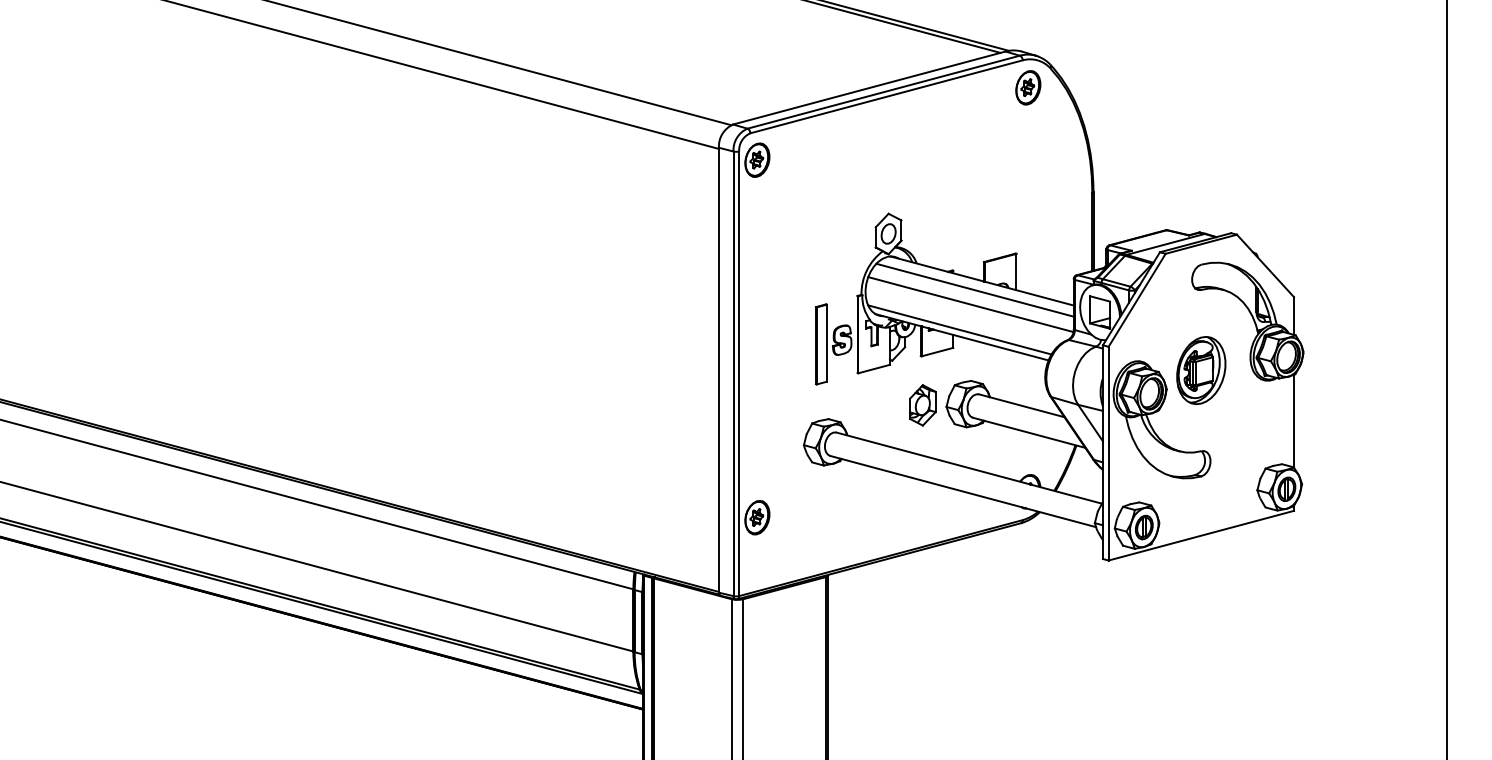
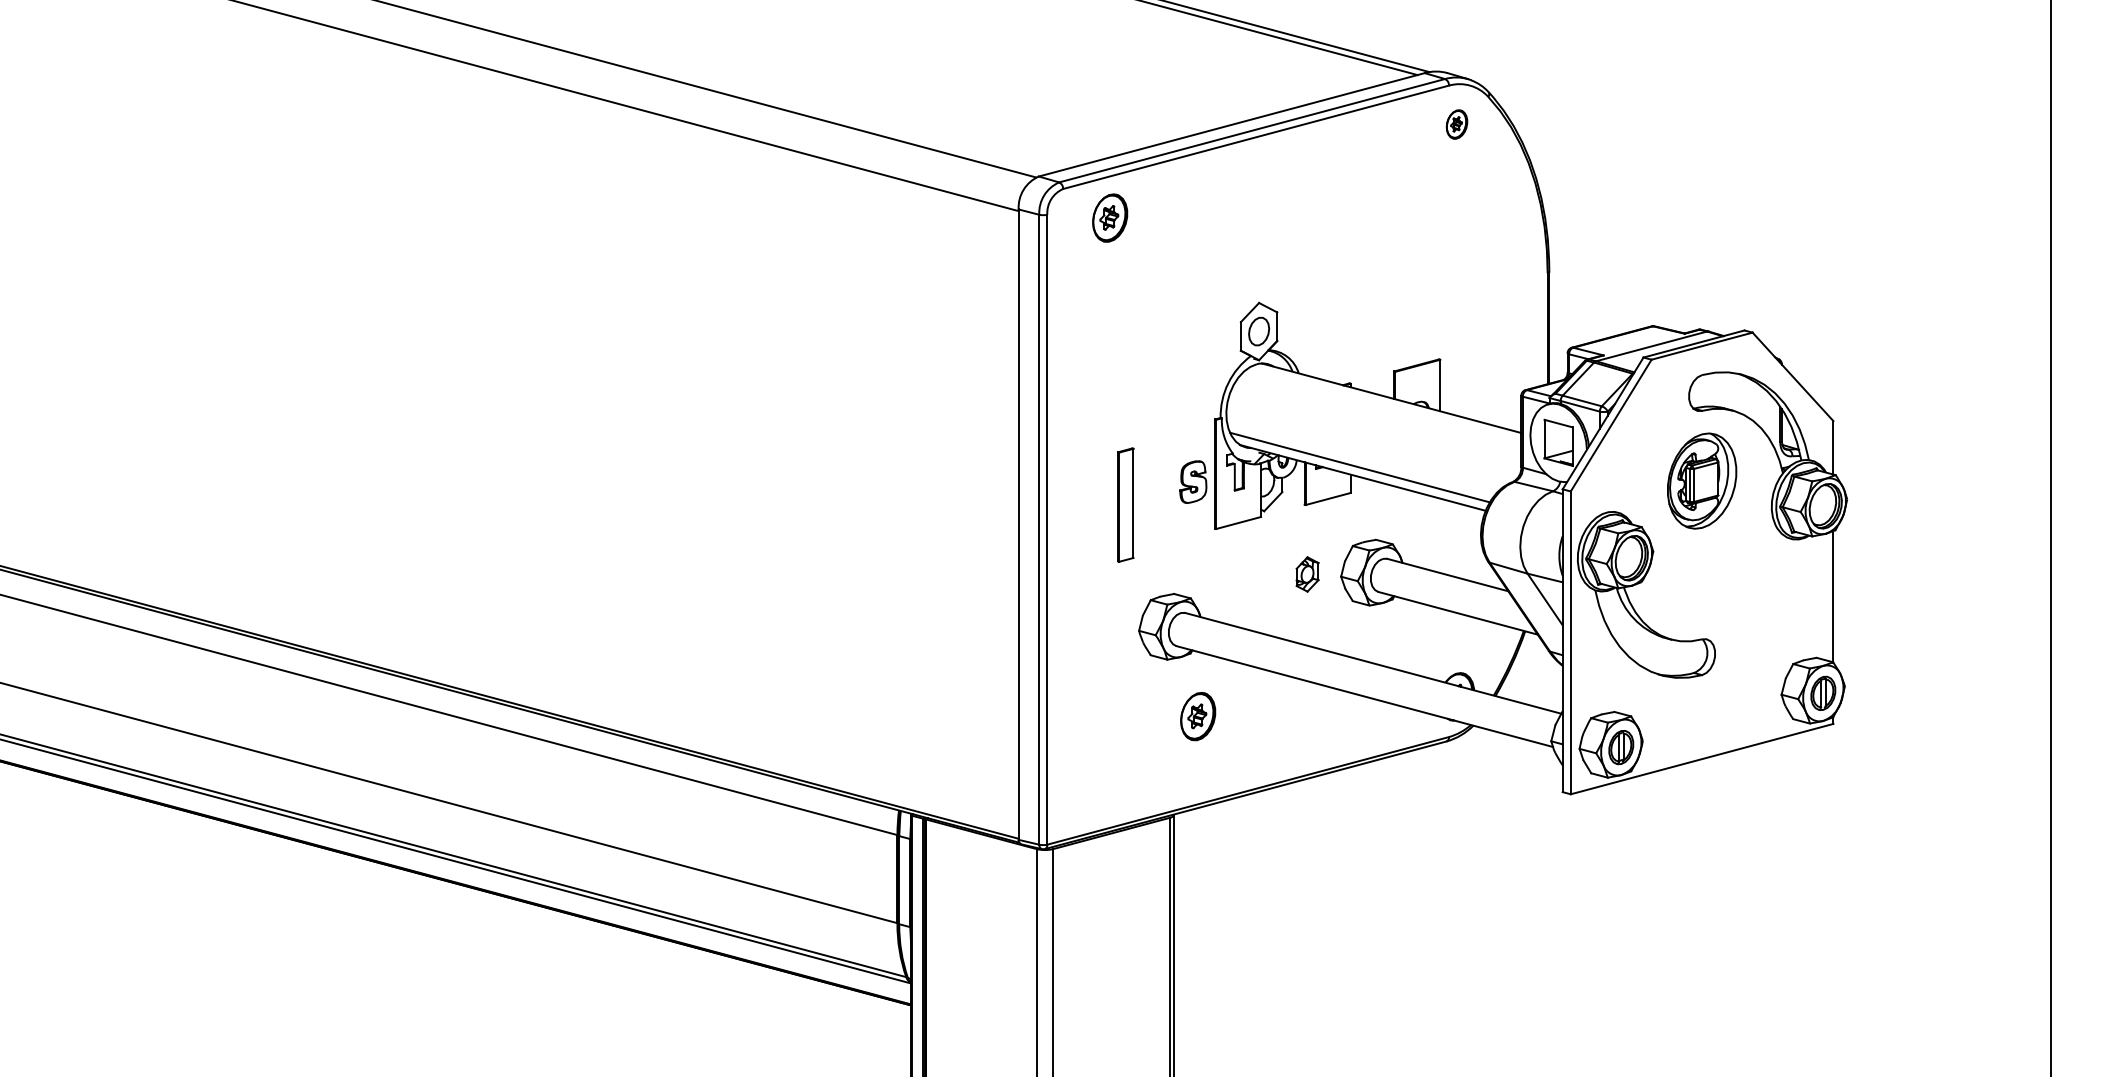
part: (1027, 87) -> (1456, 124), size x0.6
part: (757, 159) -> (1110, 217), moved
line: (975, 289) -> (1381, 410), removed
line: (970, 304) -> (1375, 431), removed
part: (821, 344) -> (1125, 504), moved
part: (1201, 370) -> (1702, 480), moved
part: (922, 405) -> (1307, 574), size x0.6
part: (757, 517) -> (1198, 716), moved

